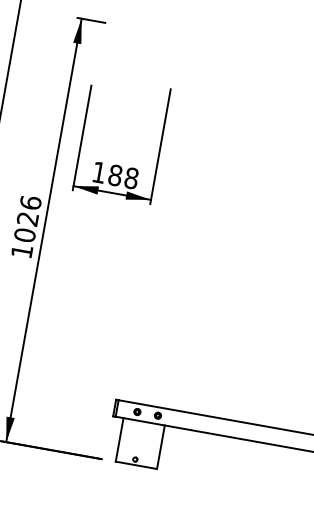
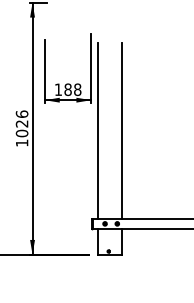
line: (152, 252) -> (97, 130), added
line: (194, 260) -> (122, 130), added

